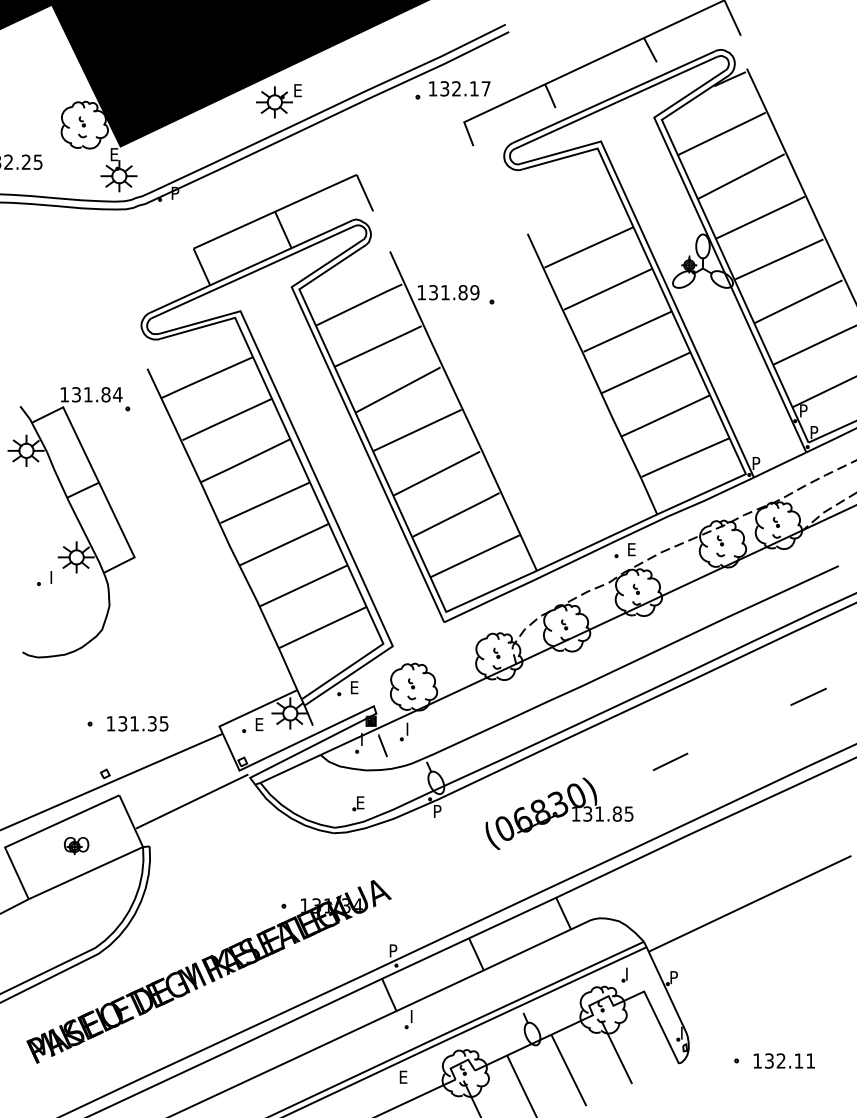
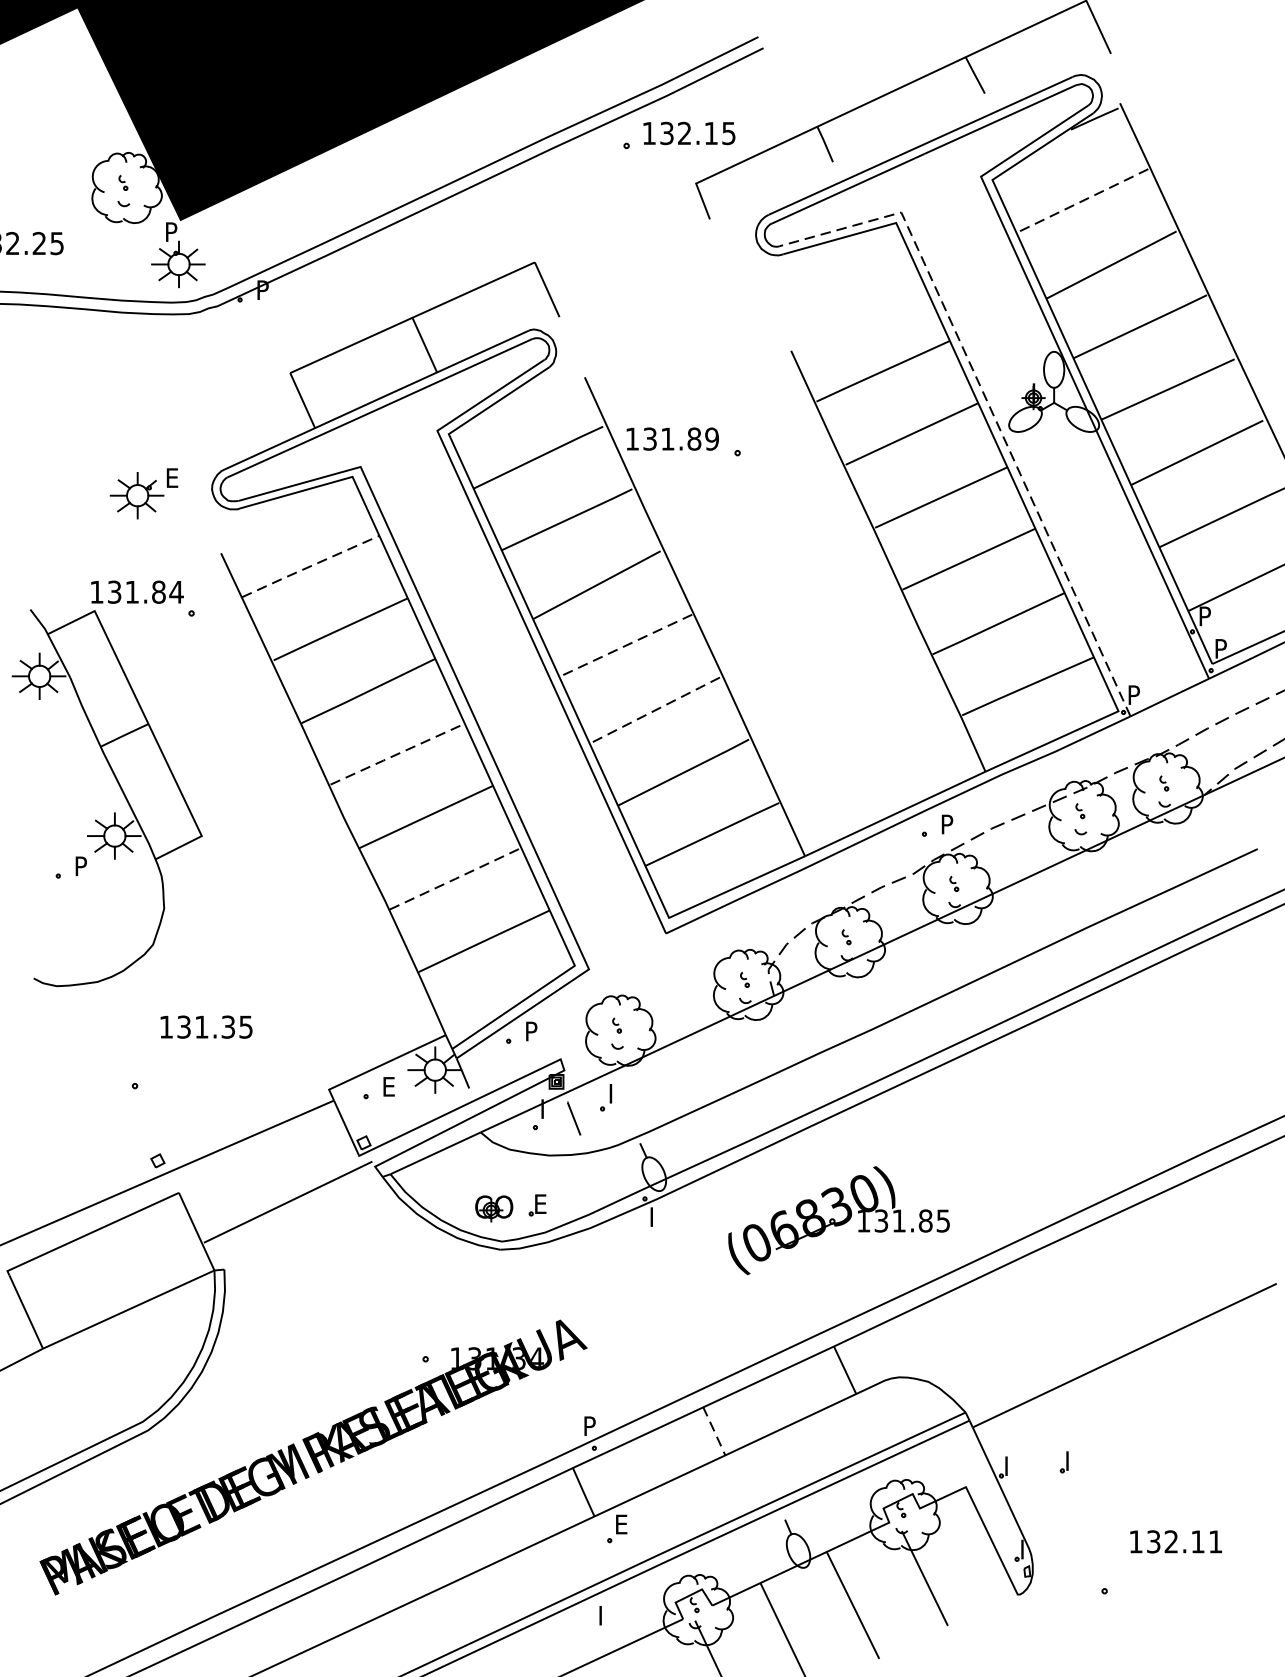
text: (485, 88) -> (727, 132), 132.17 -> 132.15
part: (278, 101) -> (143, 494), moved
line: (721, 133) -> (1081, 200), solid -> dashed
text: (115, 154) -> (173, 231), E -> P
line: (659, 270) -> (988, 405), solid -> dashed
line: (206, 377) -> (309, 566), solid -> dashed
line: (417, 430) -> (626, 645), solid -> dashed
line: (437, 473) -> (655, 710), solid -> dashed
line: (264, 502) -> (396, 753), solid -> dashed
text: (632, 549) -> (948, 824), E -> P
text: (55, 574) -> (83, 861), I -> P
line: (303, 585) -> (455, 878), solid -> dashed
text: (355, 687) -> (533, 1031), E -> P
line: (808, 696) -> (1212, 1044), removed
text: (137, 723) -> (206, 1026), moved
line: (670, 761) -> (1005, 1142), removed
text: (438, 808) -> (657, 1212), P -> I
part: (76, 845) -> (494, 1208), moved
line: (476, 954) -> (714, 1431), solid -> dashed
part: (624, 974) -> (1063, 1461), moved
text: (674, 974) -> (1011, 1461), P -> I
text: (415, 1016) -> (623, 1524), I -> E
text: (783, 1060) -> (1174, 1541), moved
text: (404, 1076) -> (606, 1614), E -> I

